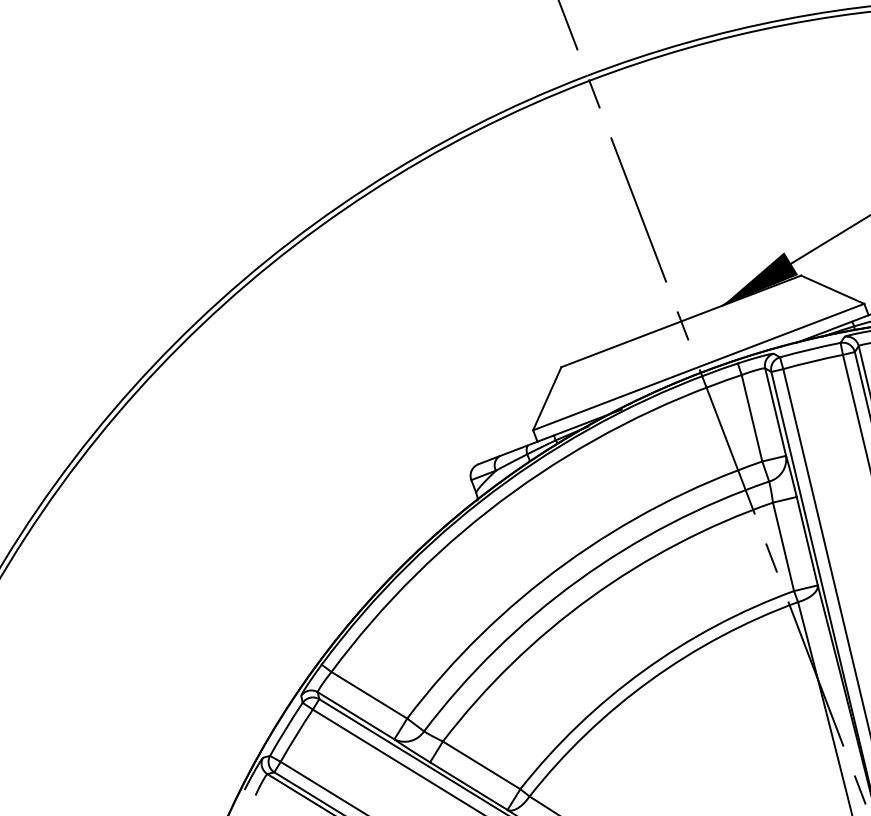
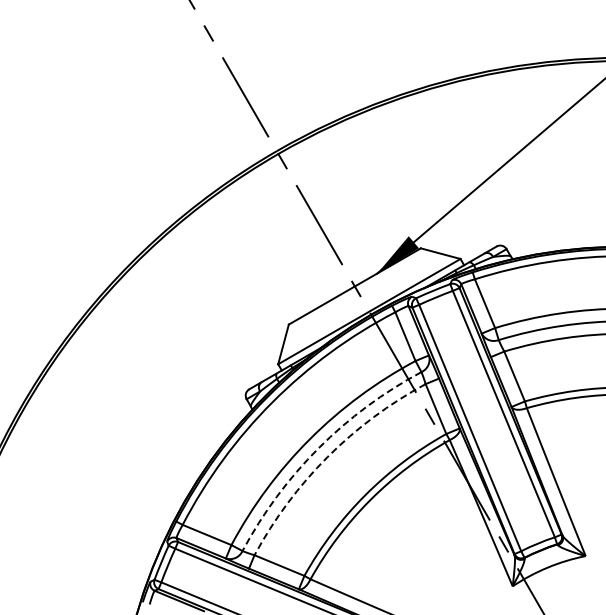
arc: (577, 581) -> (318, 448), solid -> dashed
arc: (590, 598) -> (327, 457), solid -> dashed

